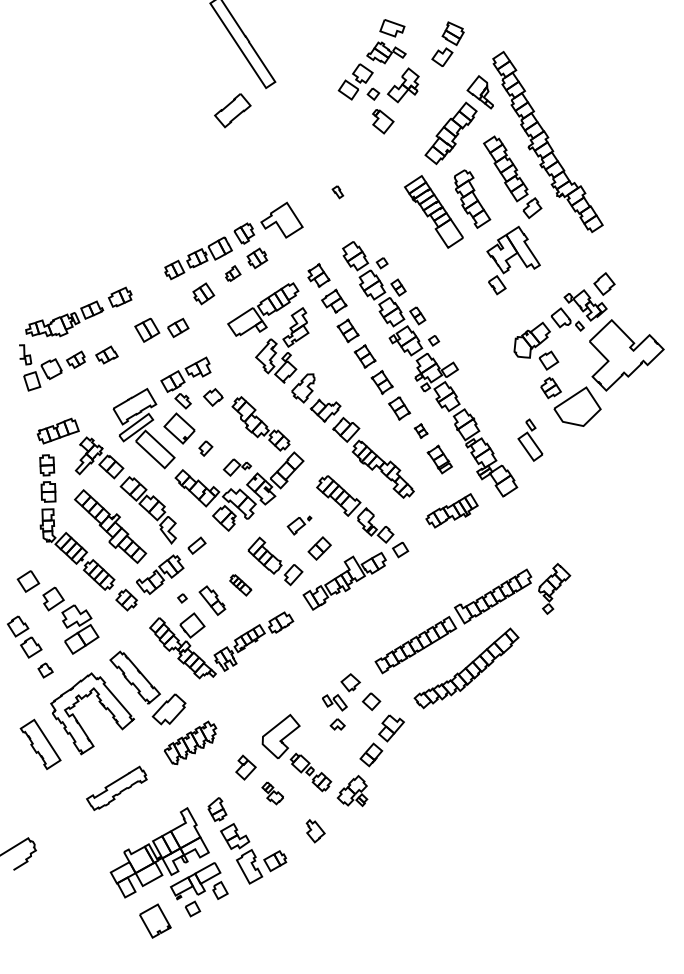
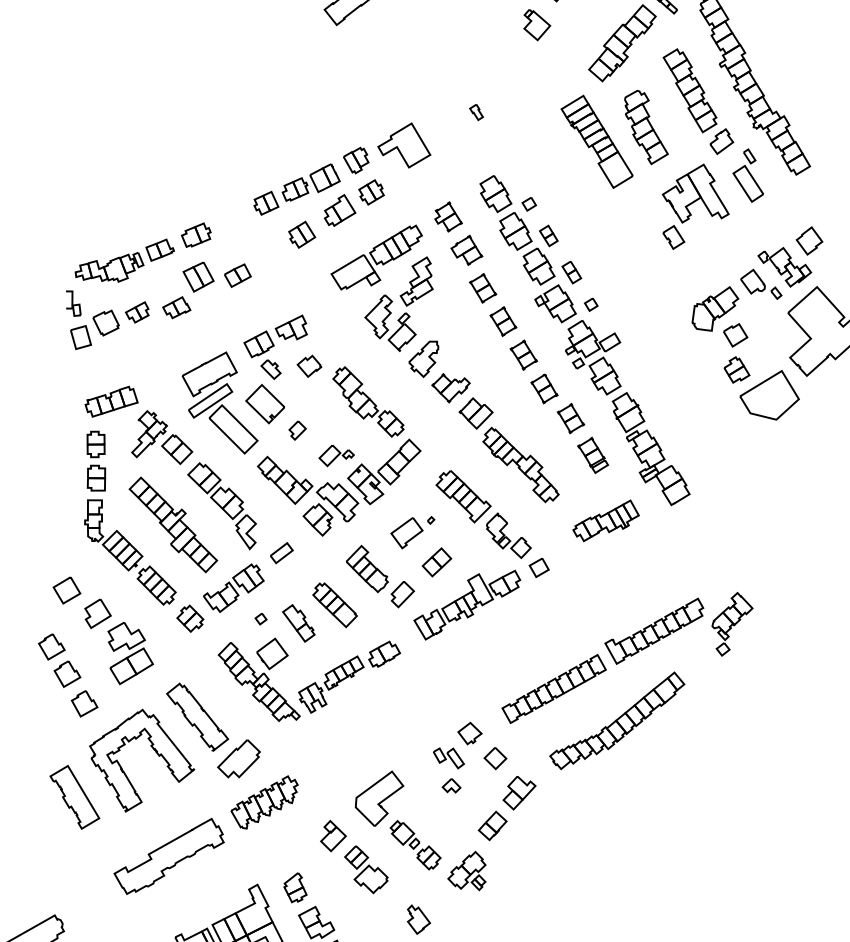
part: (233, 273) -> (340, 210), size x1.67
part: (161, 329) -> (216, 276), moved
part: (420, 430) -> (569, 417), size x1.67
part: (530, 439) -> (748, 174), moved
part: (299, 525) -> (412, 532), size x1.43
part: (240, 585) -> (335, 605), size x1.67
part: (45, 670) -> (84, 703), size x1.43
part: (116, 788) -> (168, 856), size x1.43
part: (272, 793) -> (365, 870), size x1.67

